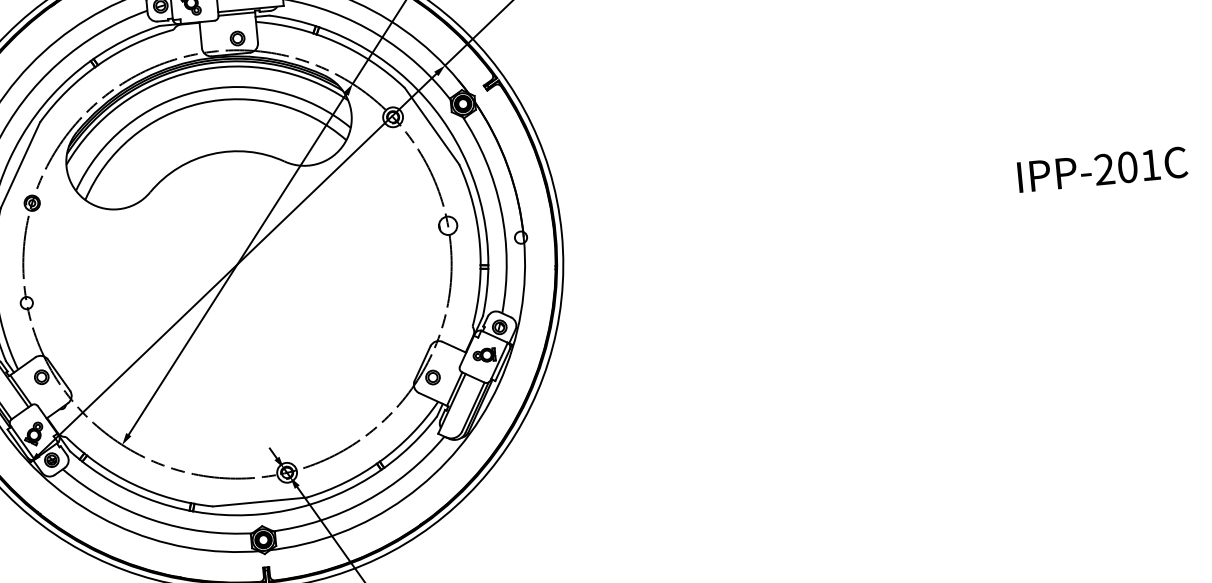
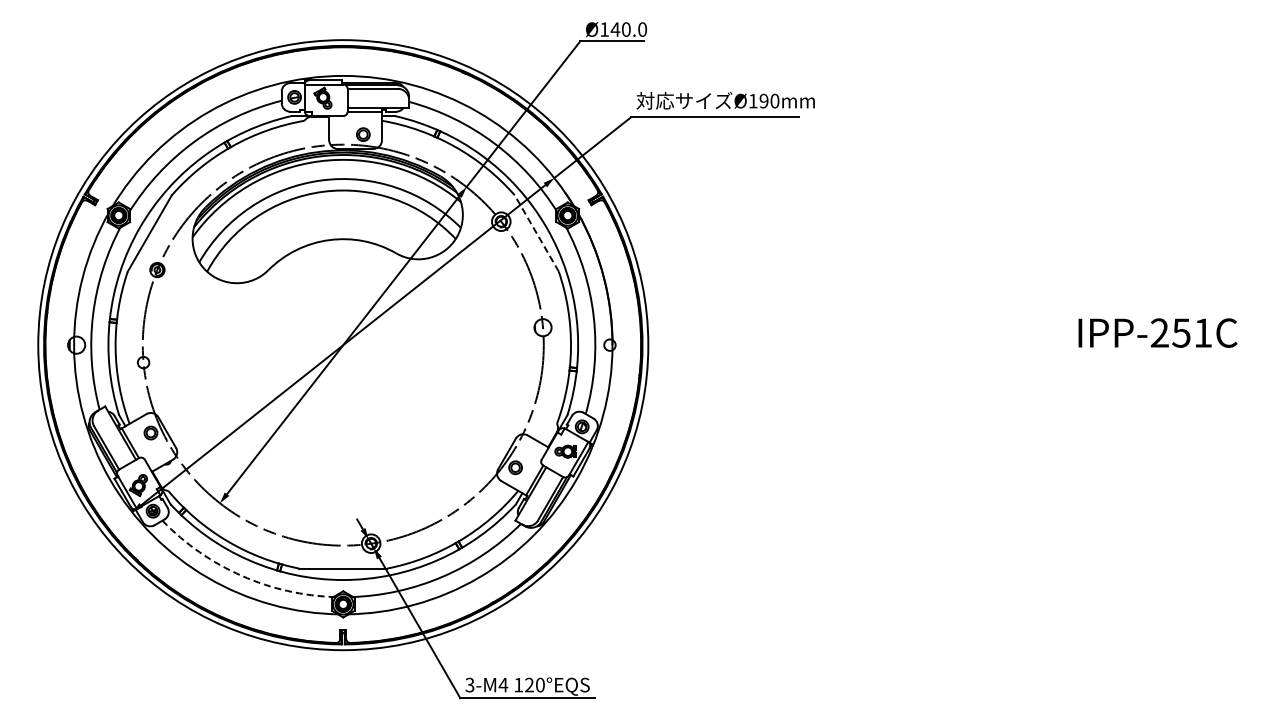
line: (431, 126) -> (536, 233), solid -> dashed
text: (1127, 166) -> (1181, 332), IPP-201C -> IPP-251C
arc: (152, 519) -> (241, 575), solid -> dashed

